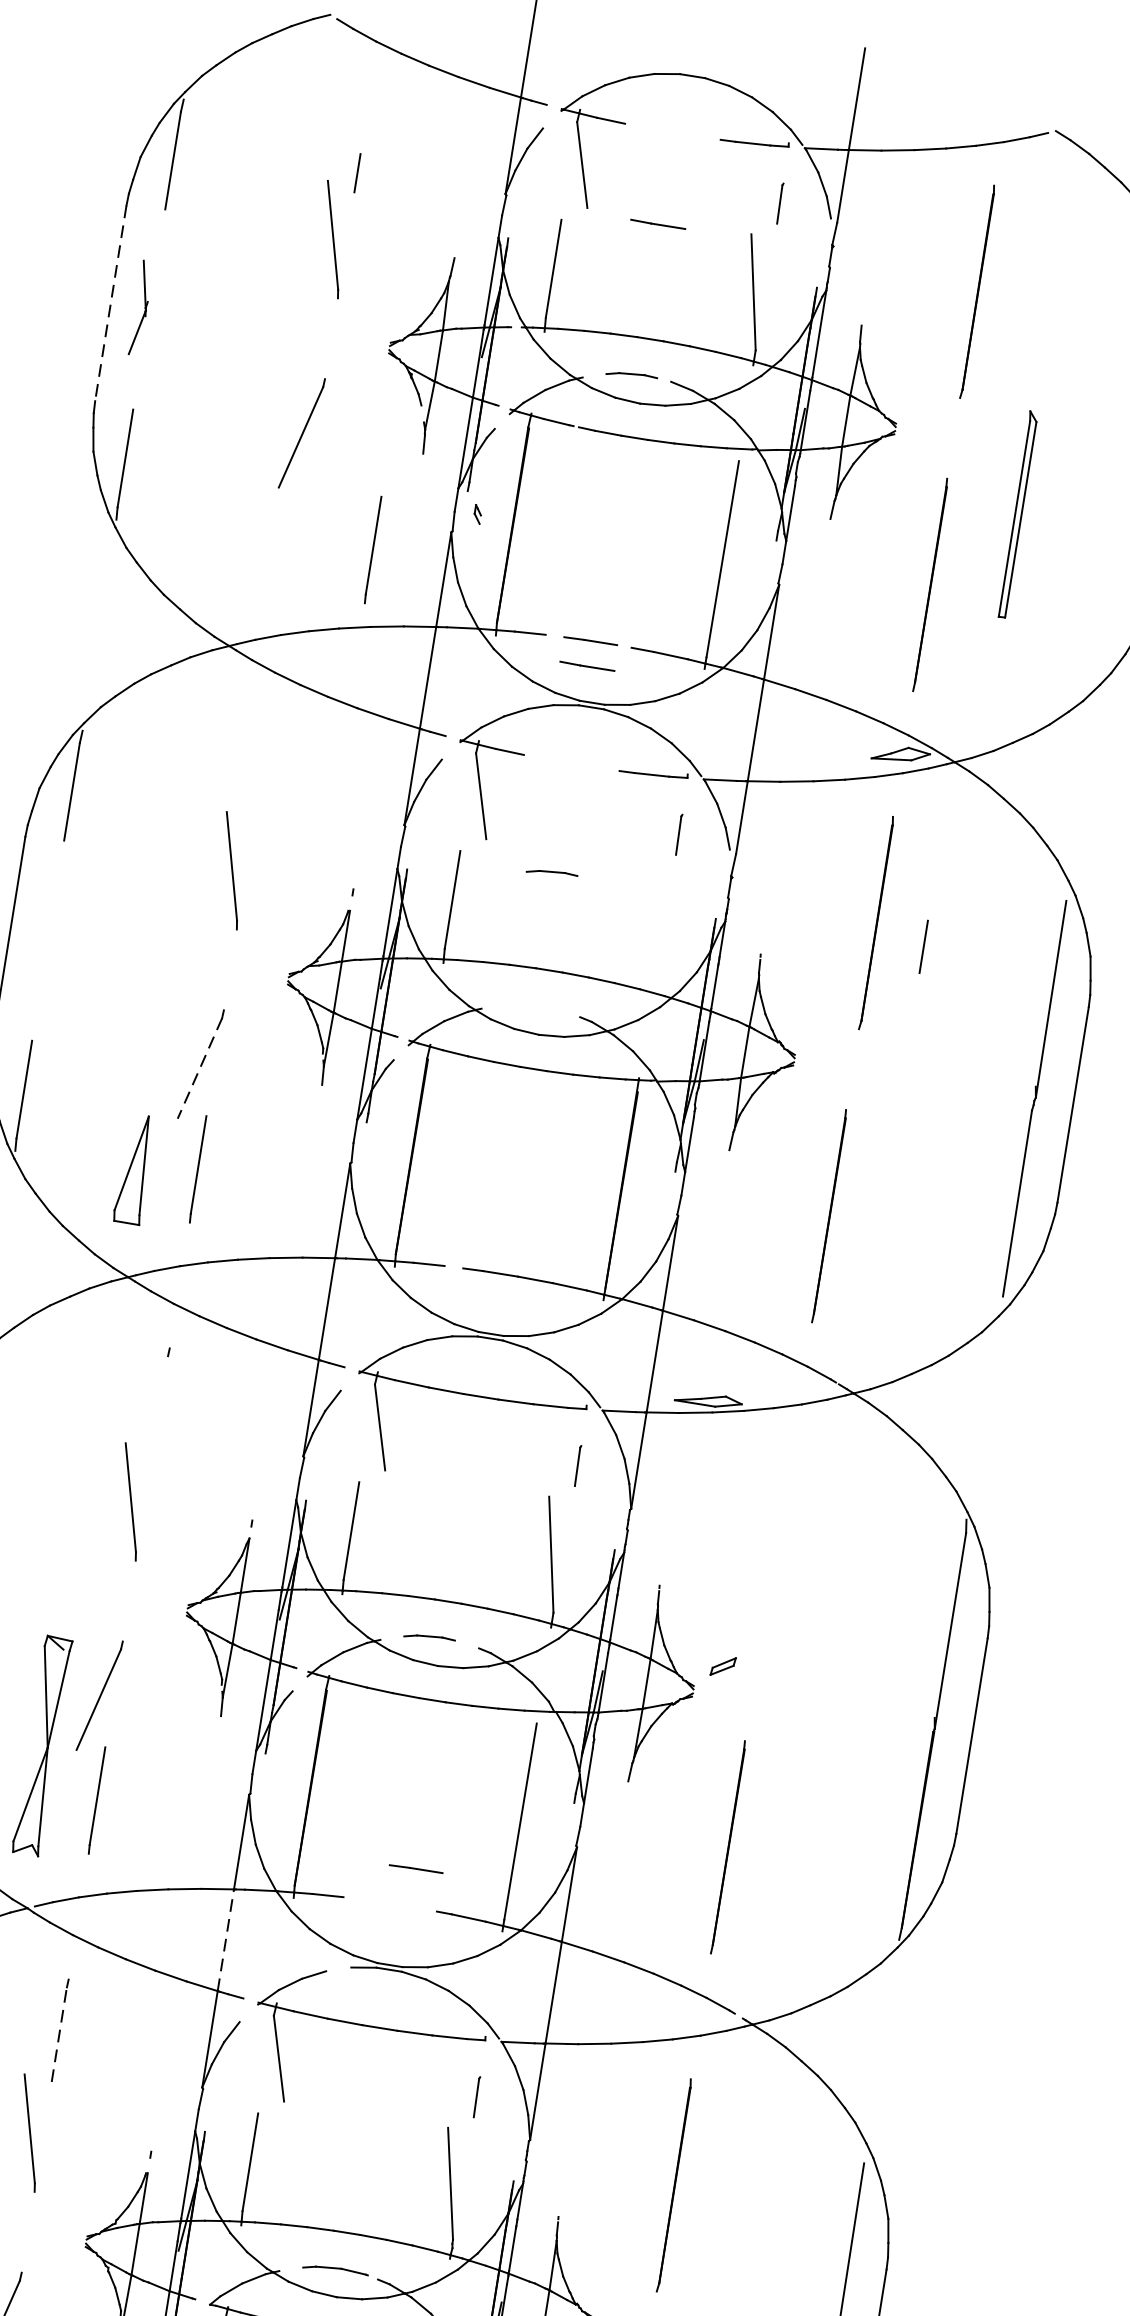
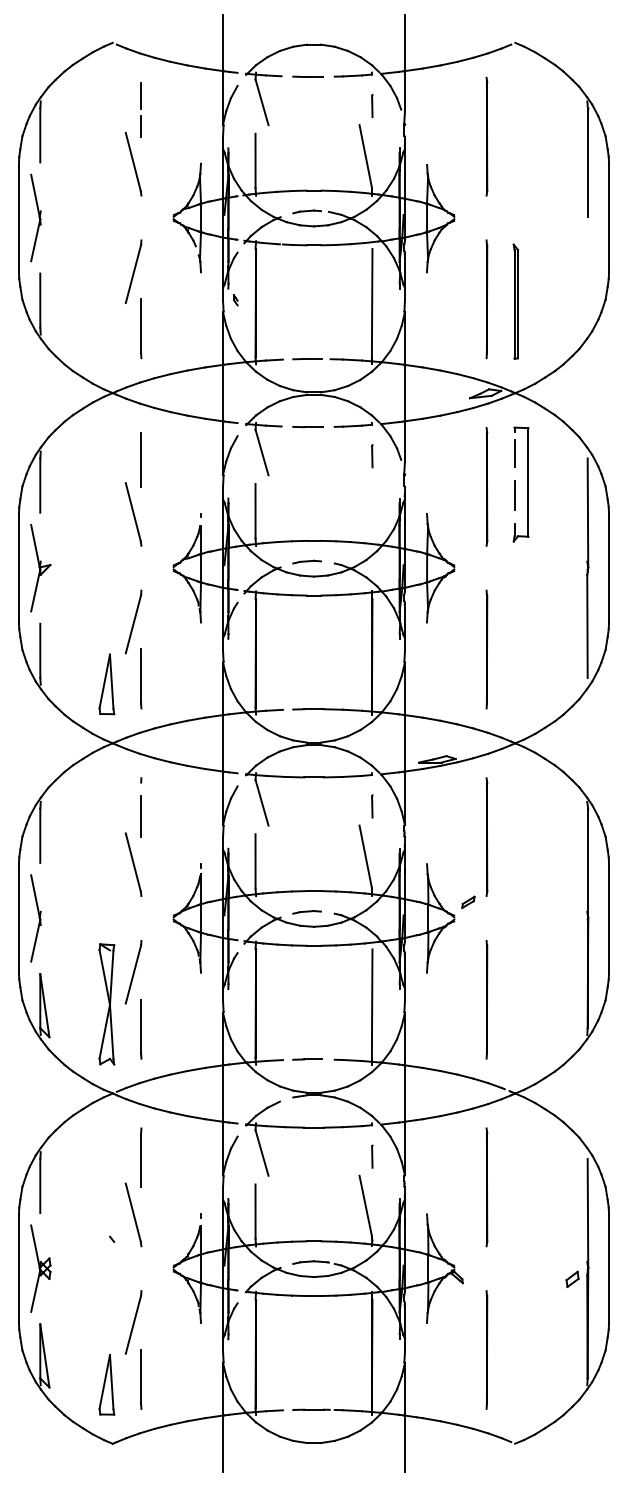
line: (367, 117) -> (141, 95), added
line: (656, 223) -> (307, 76), moved
line: (109, 304) -> (18, 218), dashed -> solid
part: (140, 307) -> (35, 217), size x1.67
part: (1017, 514) -> (515, 301), moved
line: (373, 549) -> (141, 328), moved
line: (585, 666) -> (307, 427), moved
line: (261, 773) -> (141, 459), added
part: (551, 872) -> (306, 561), moved
part: (950, 930) -> (527, 484), added
part: (48, 941) -> (40, 568), added
line: (199, 1069) -> (133, 624), dashed -> solid
line: (158, 1417) -> (141, 816), added
part: (774, 1553) -> (486, 836), added
line: (415, 1868) -> (307, 1059), moved
line: (226, 1940) -> (223, 1093), dashed -> solid
line: (59, 2037) -> (141, 1160), dashed -> solid

